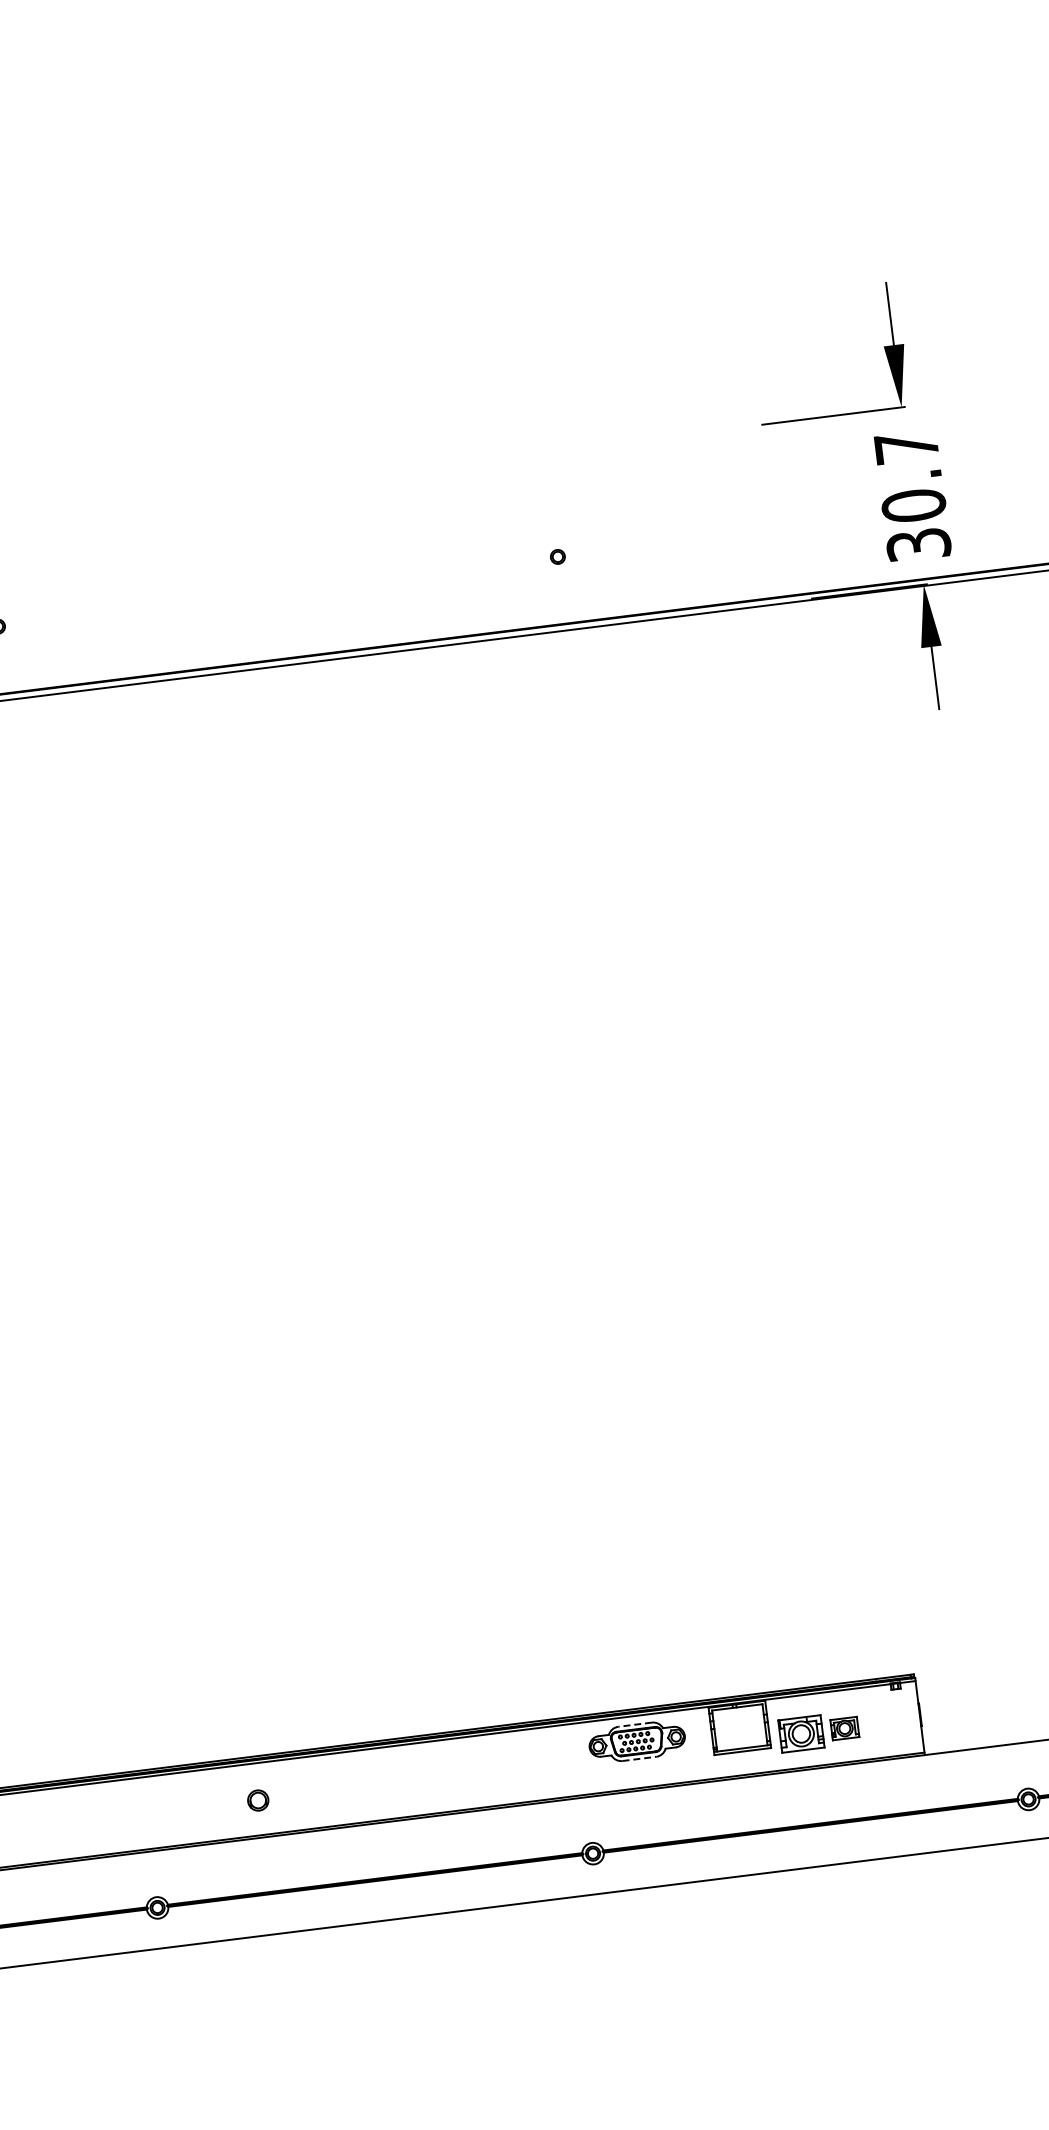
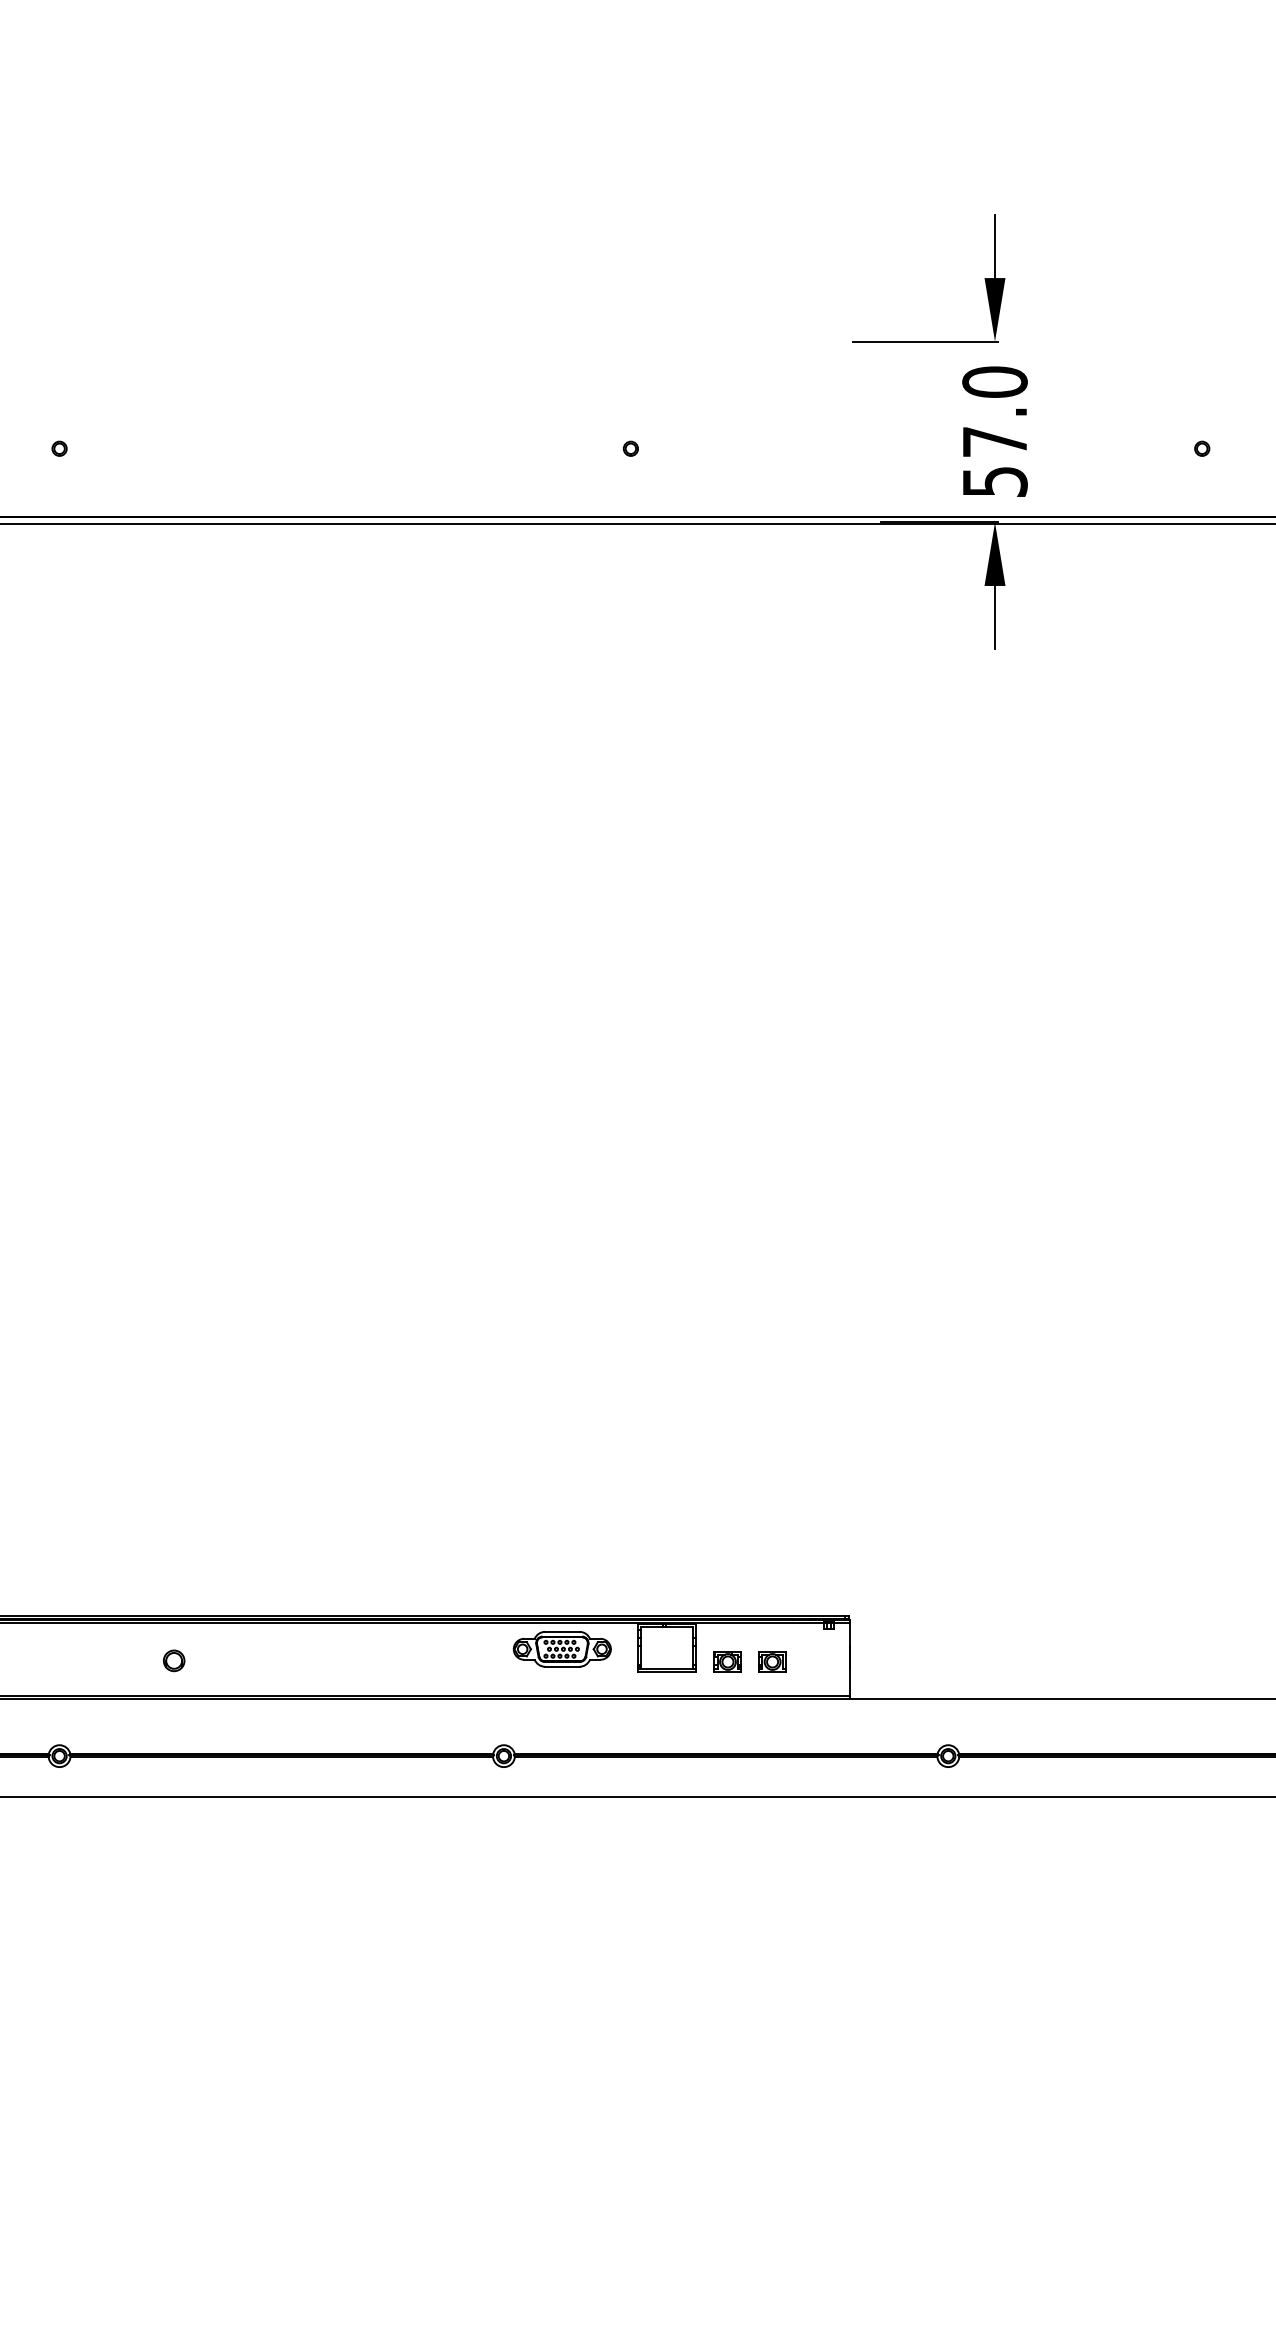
text: (912, 495) -> (994, 431), 30.7 -> 57.0
line: (634, 1724) -> (561, 1631), dashed -> solid
part: (800, 1733) -> (727, 1661), size x0.62
line: (639, 1758) -> (562, 1666), dashed -> solid

